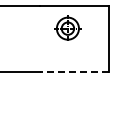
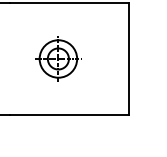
part: (67, 27) -> (57, 57), moved
line: (74, 71) -> (69, 114), dashed -> solid

